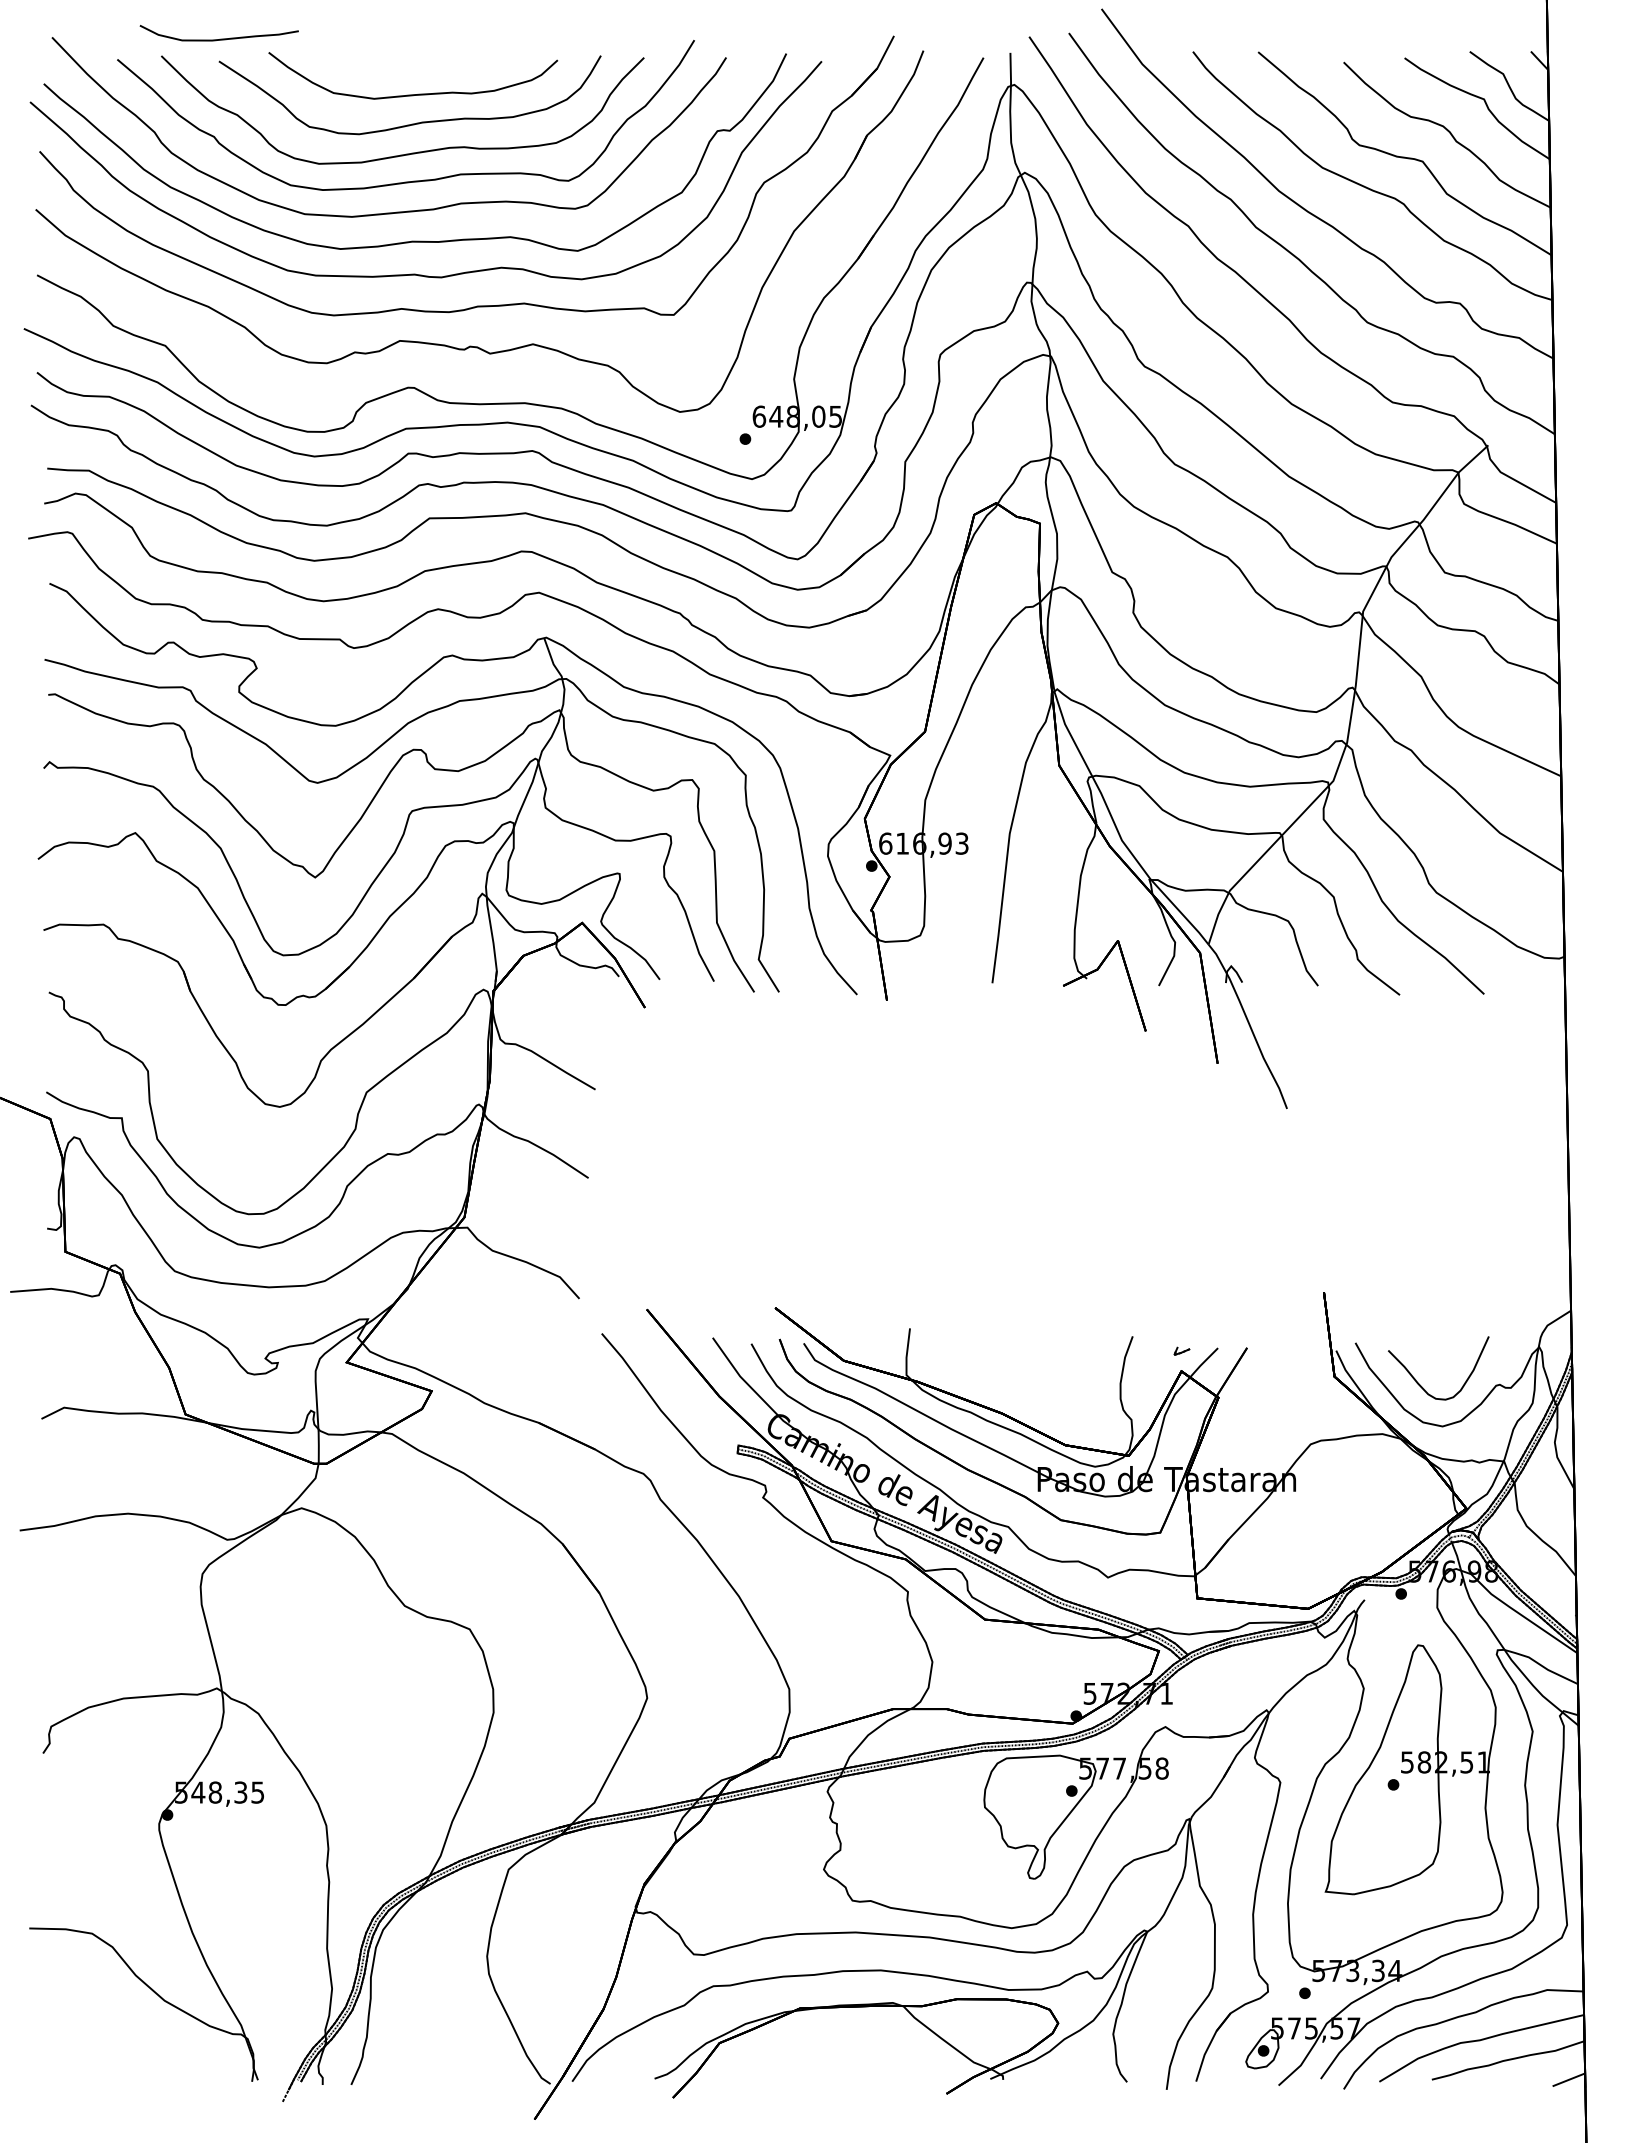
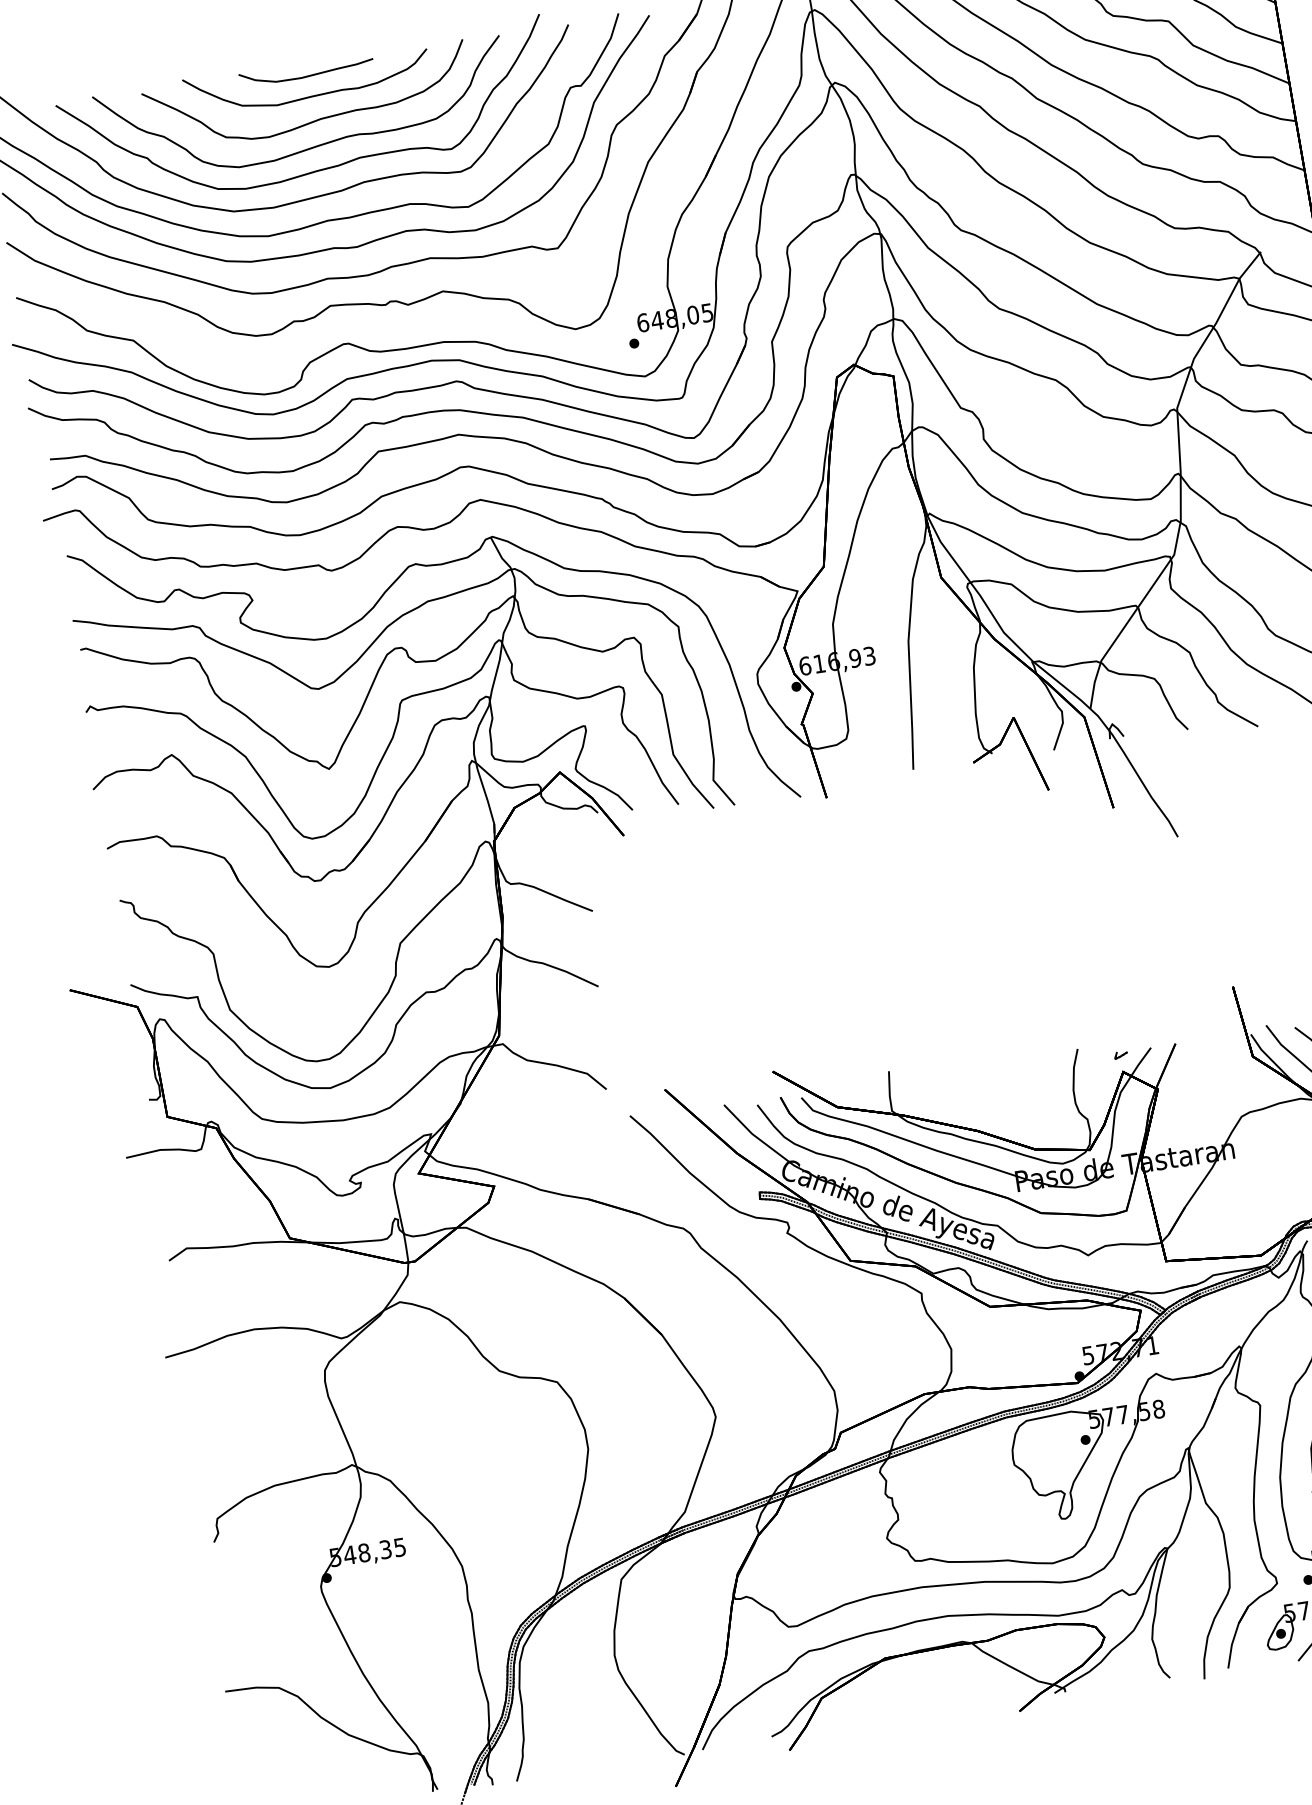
part: (218, 33) -> (305, 71), moved

